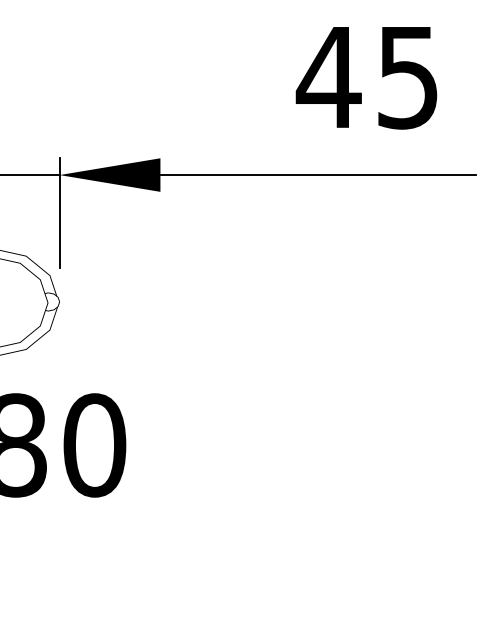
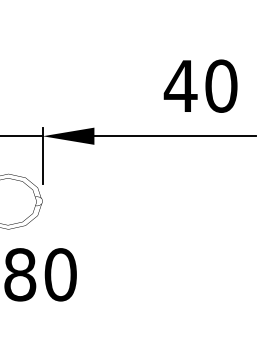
text: (408, 76) -> (221, 85), 45 -> 40

